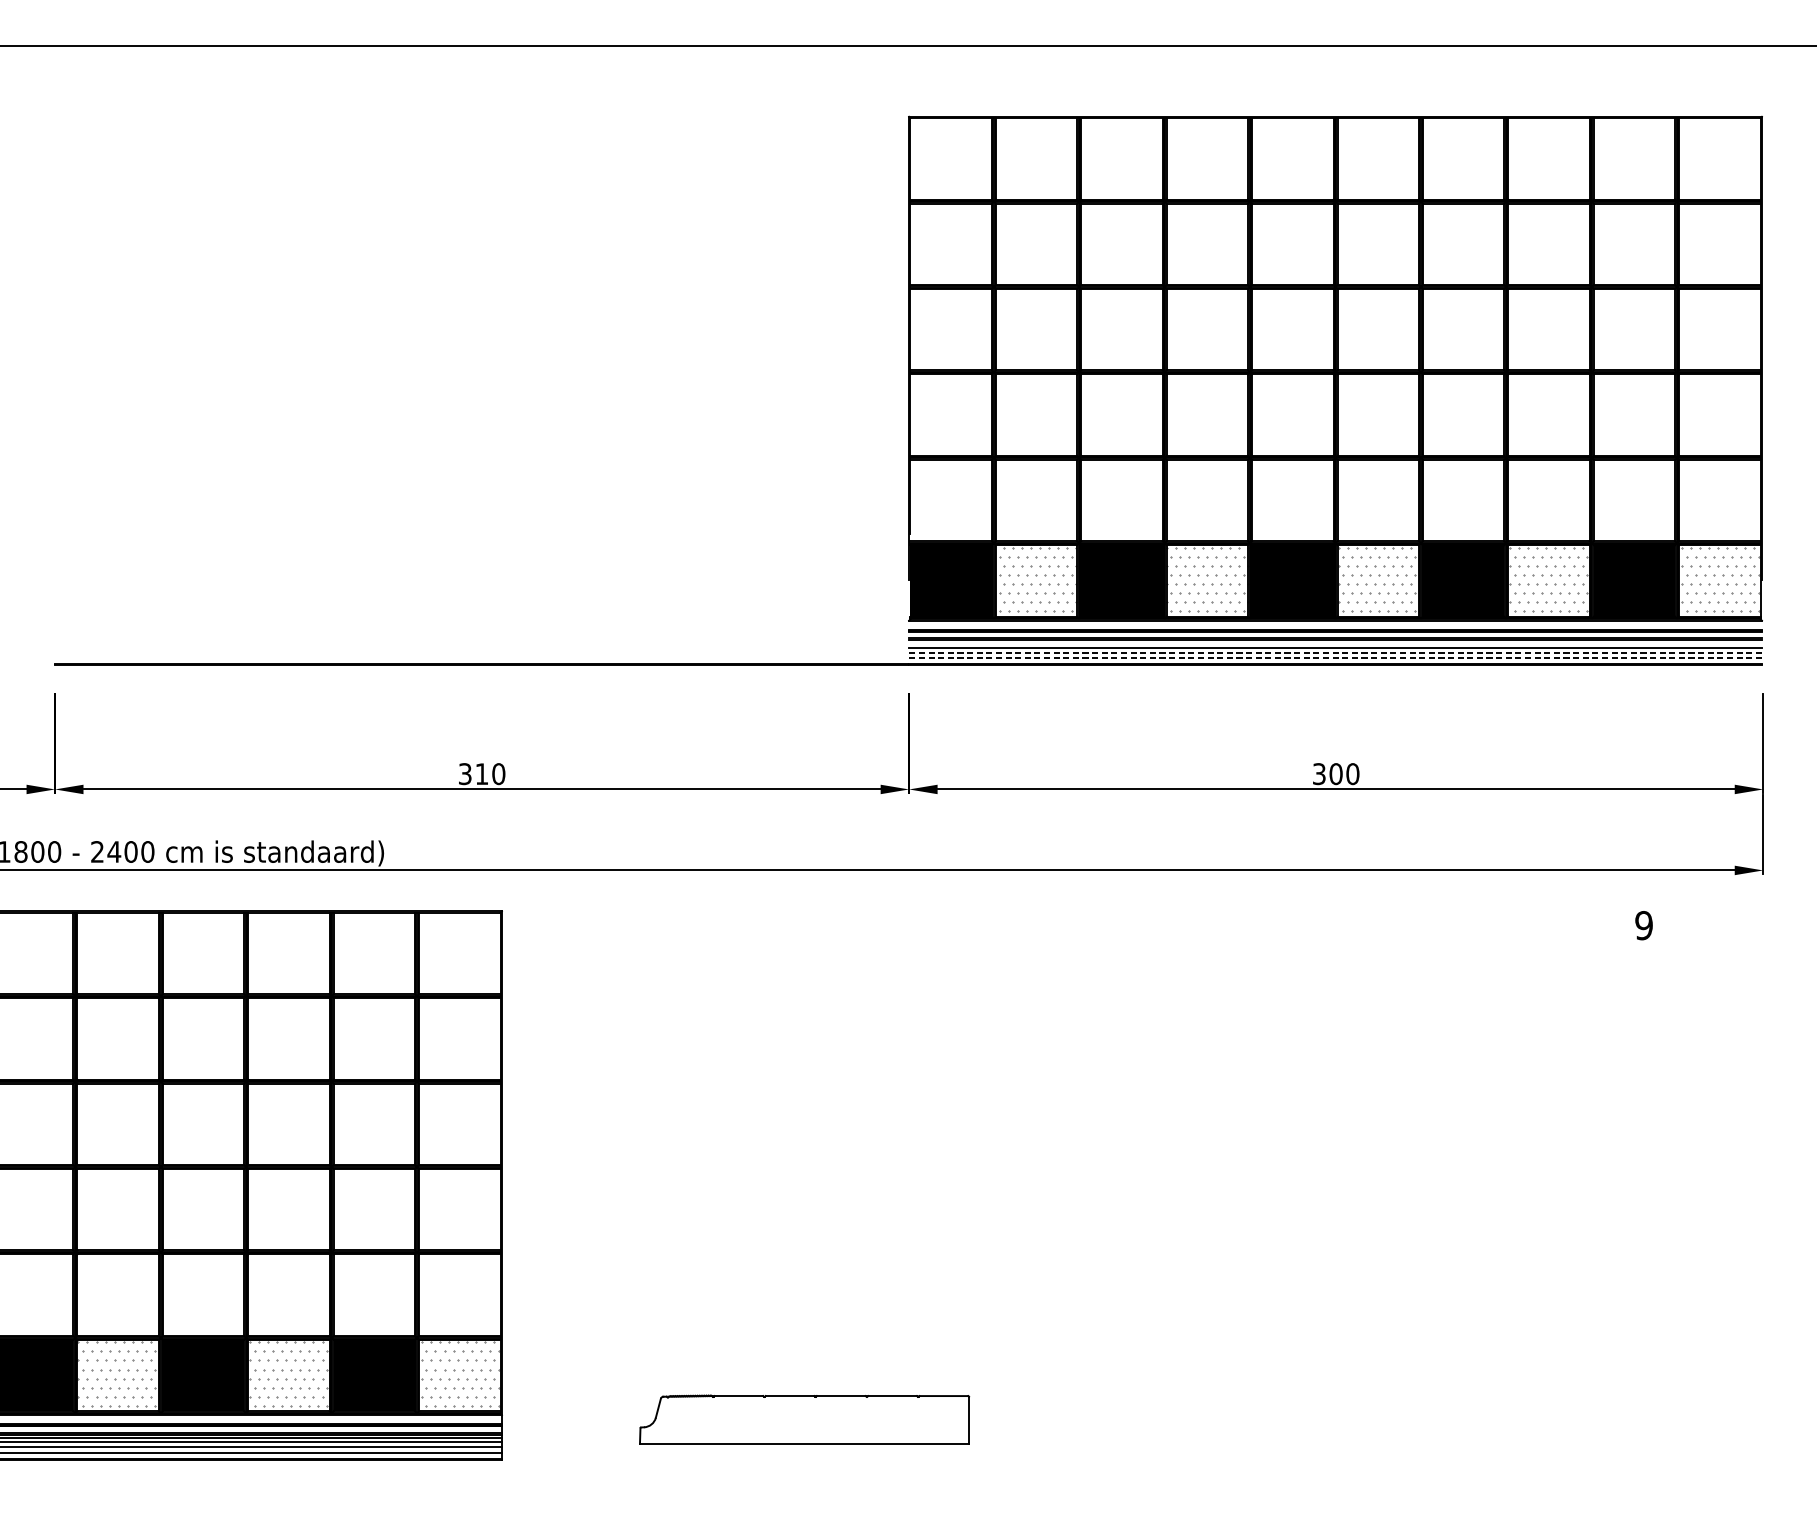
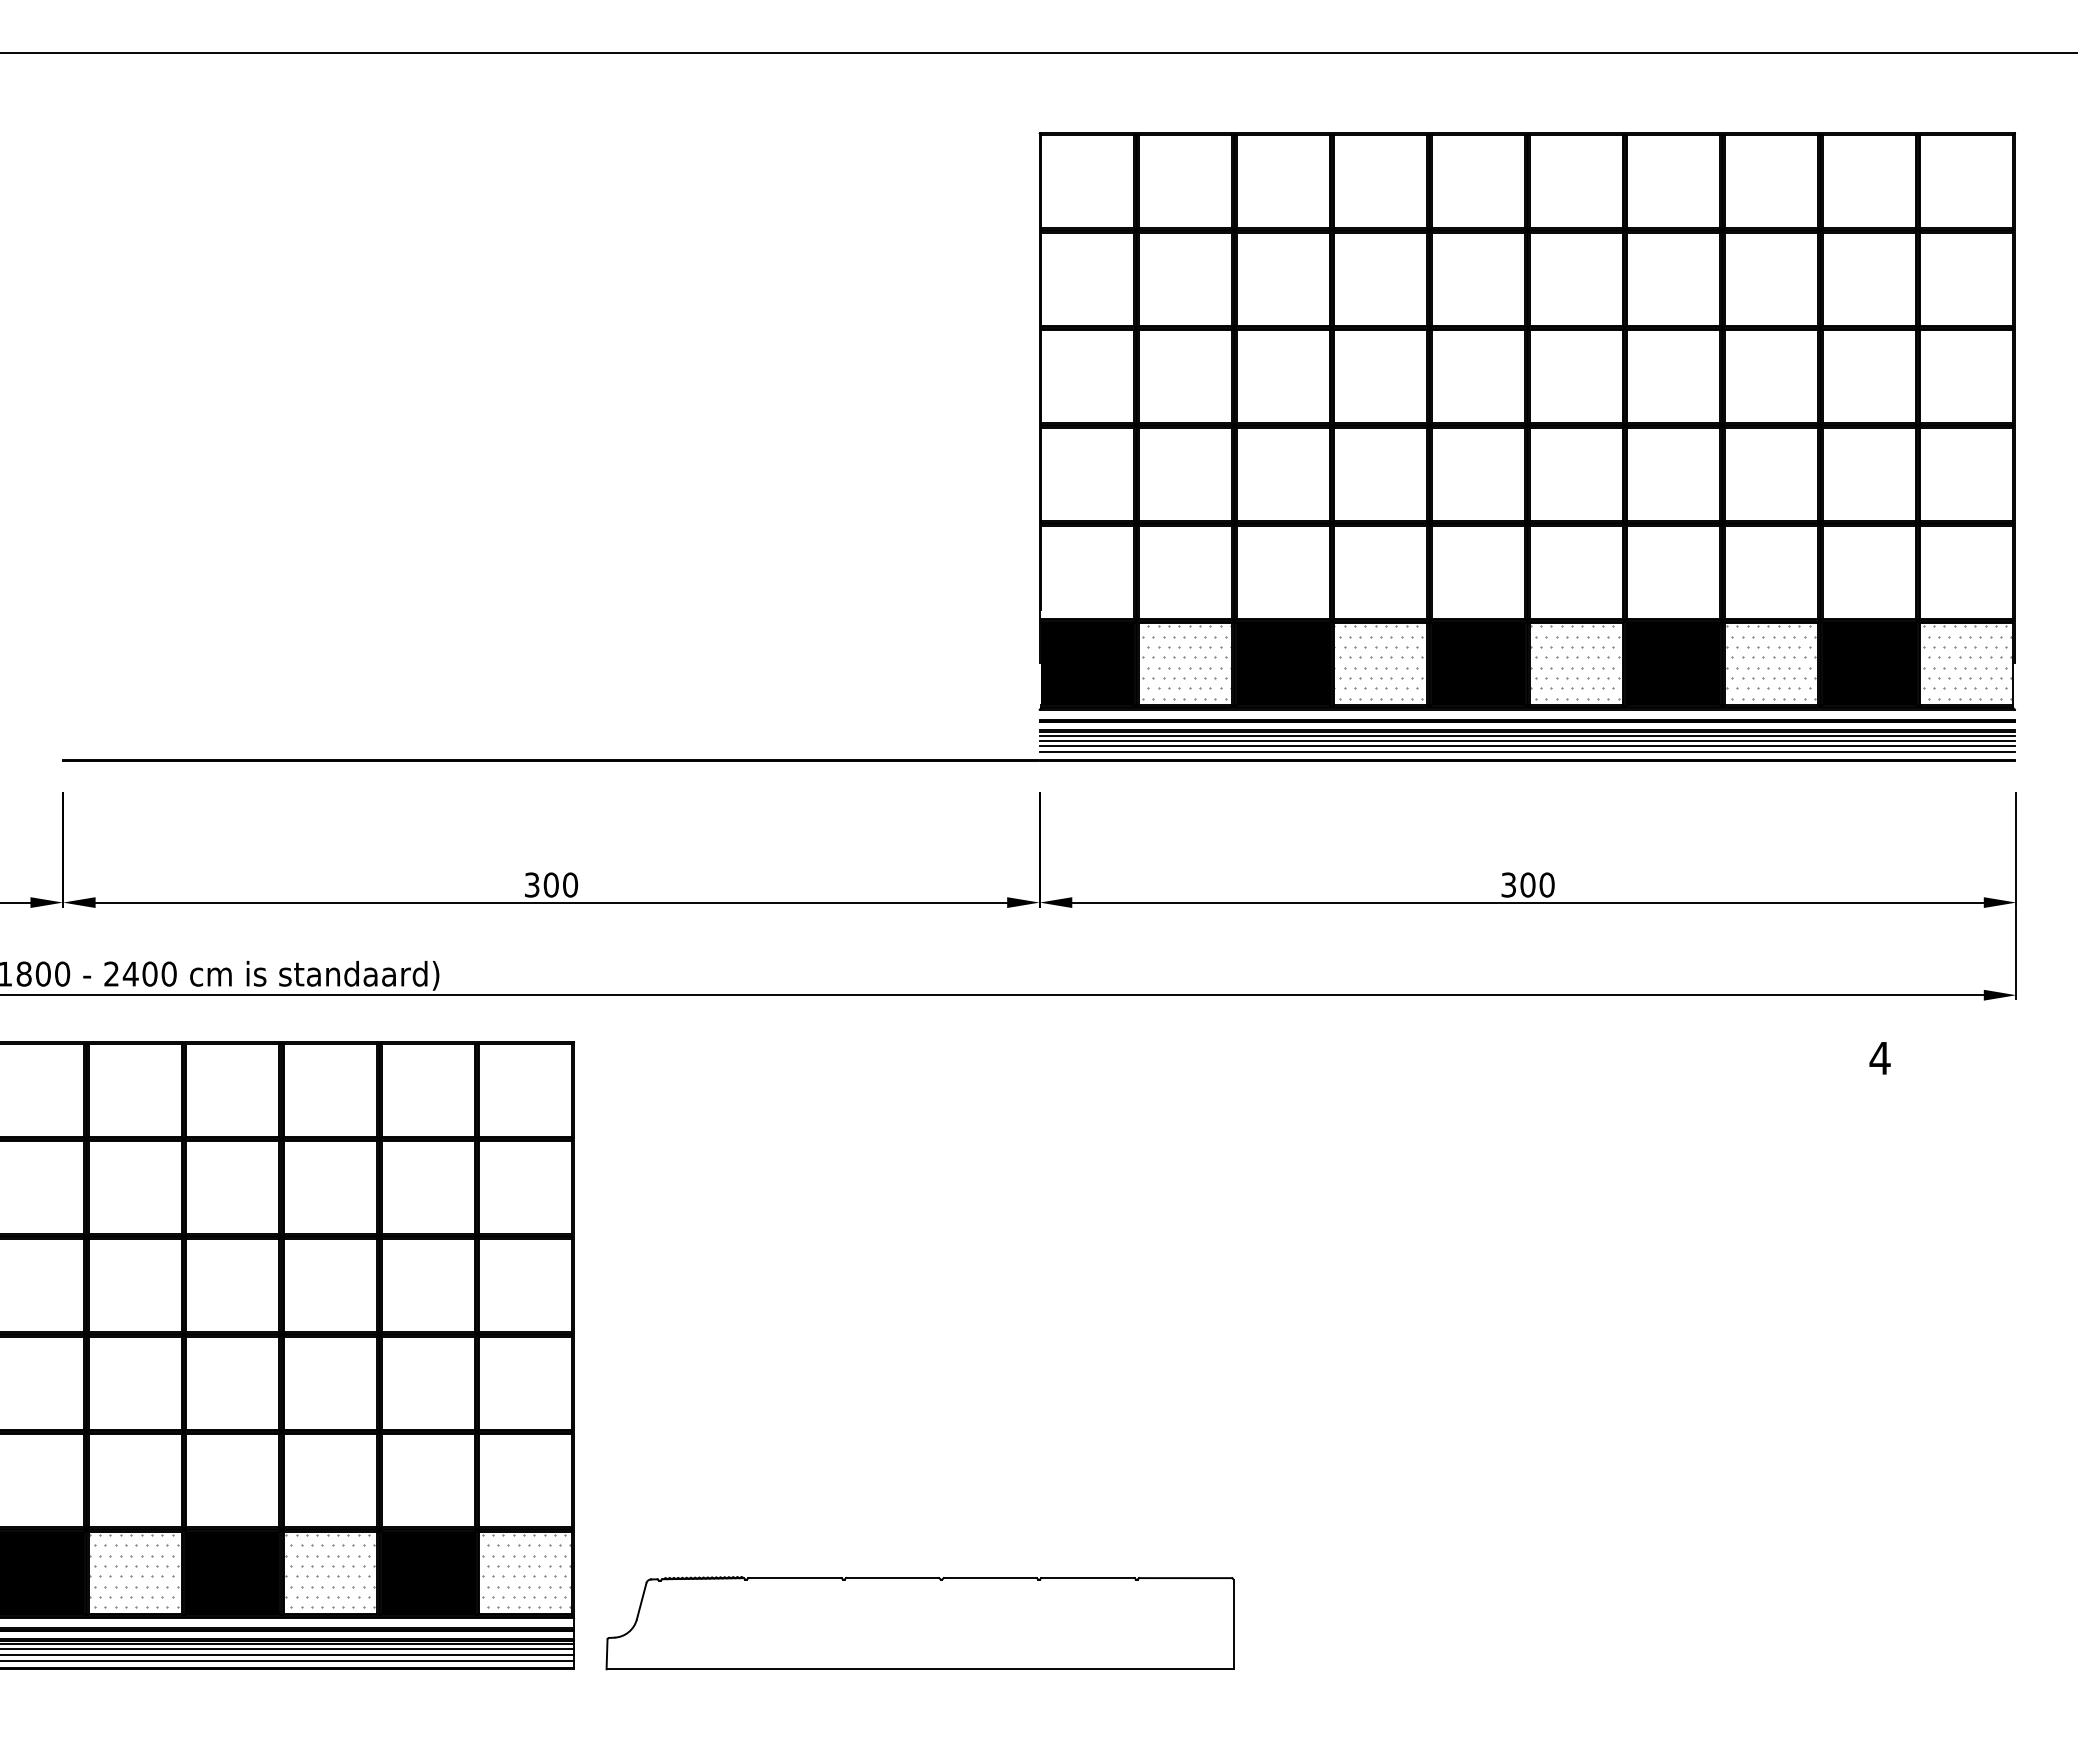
line: (1334, 643) -> (1526, 735), added
line: (1335, 652) -> (1527, 746), dashed -> solid
line: (1335, 658) -> (1527, 752), dashed -> solid
text: (481, 773) -> (550, 884), 310 -> 300
text: (1643, 925) -> (1879, 1058), 9 -> 4
part: (803, 1419) -> (919, 1623), size x1.67

